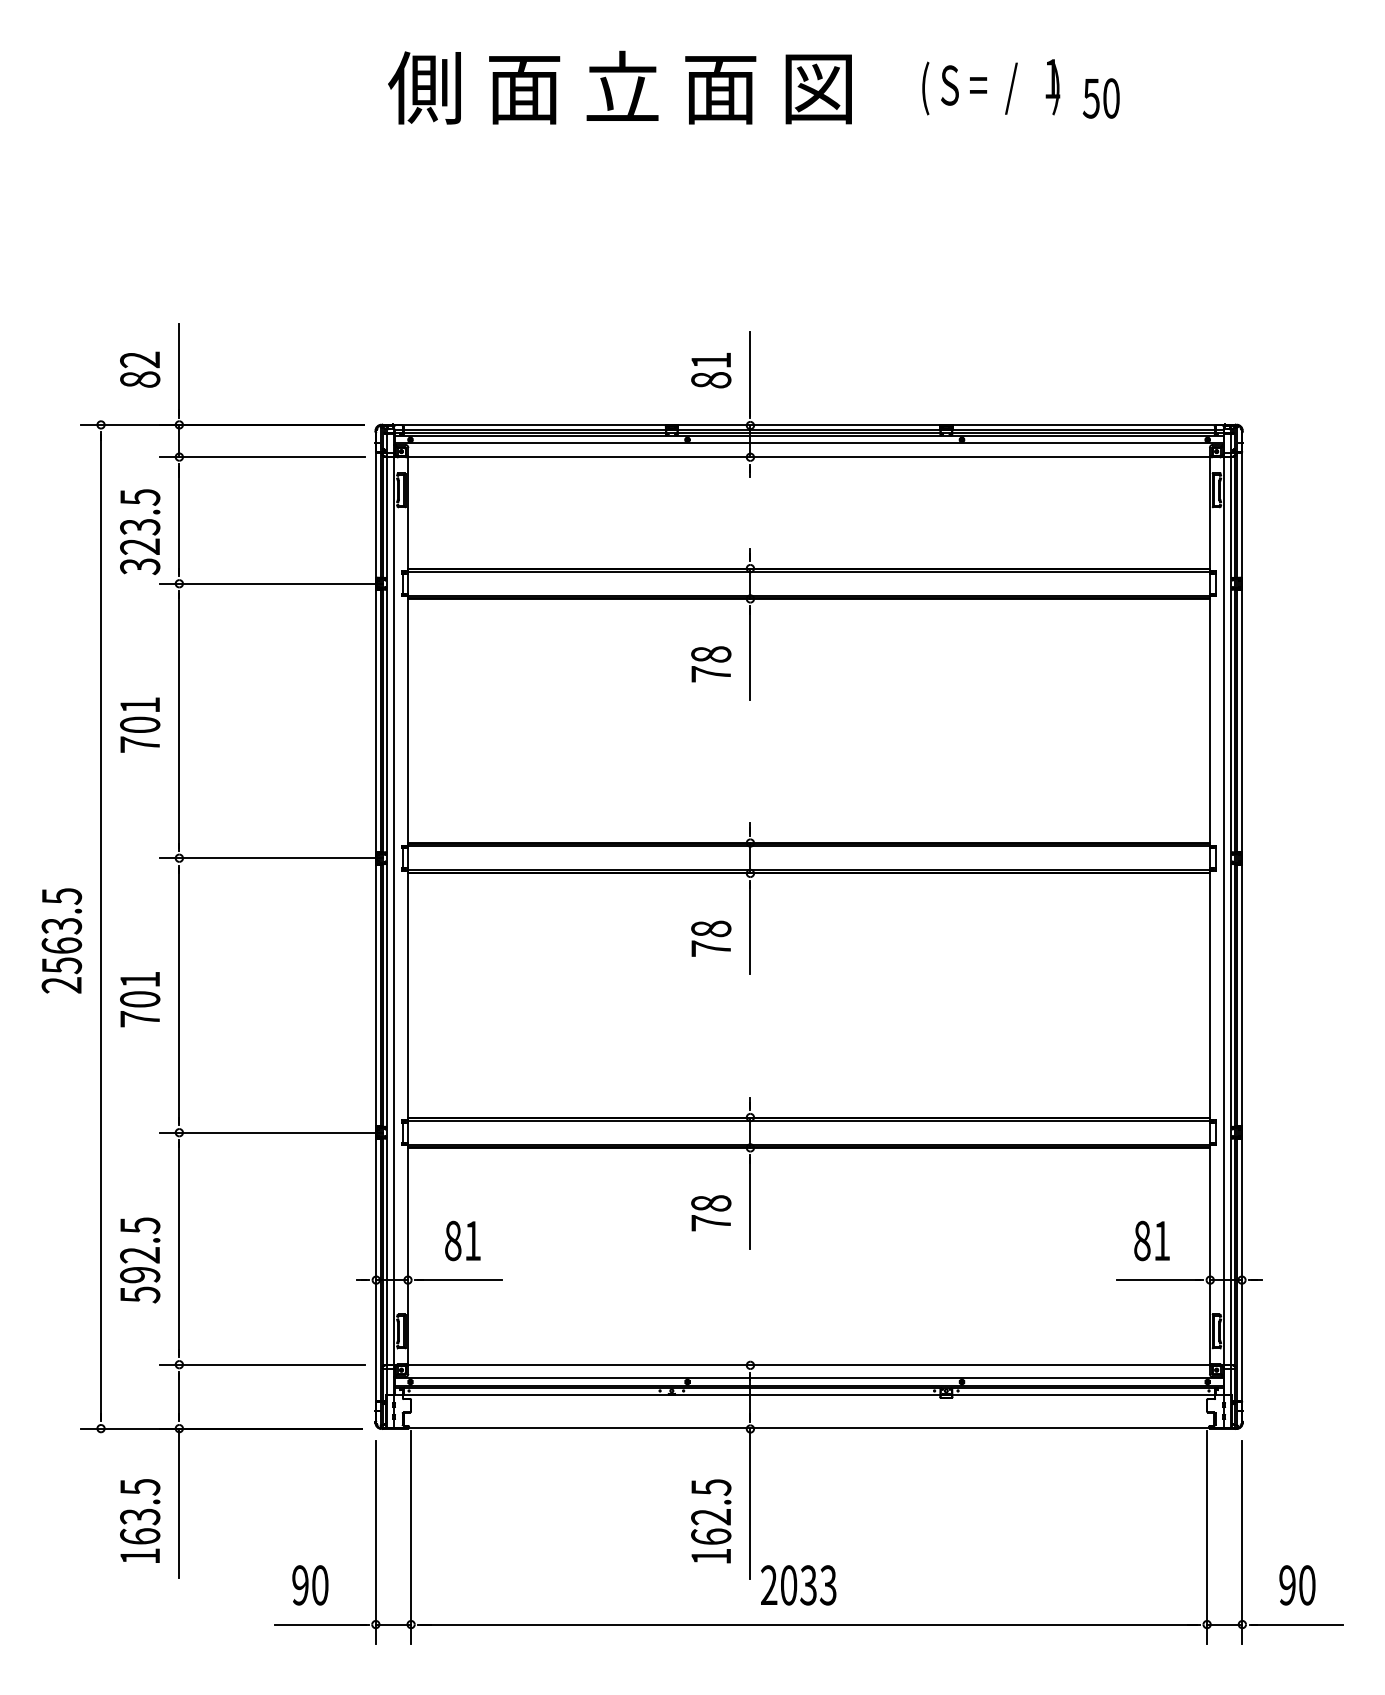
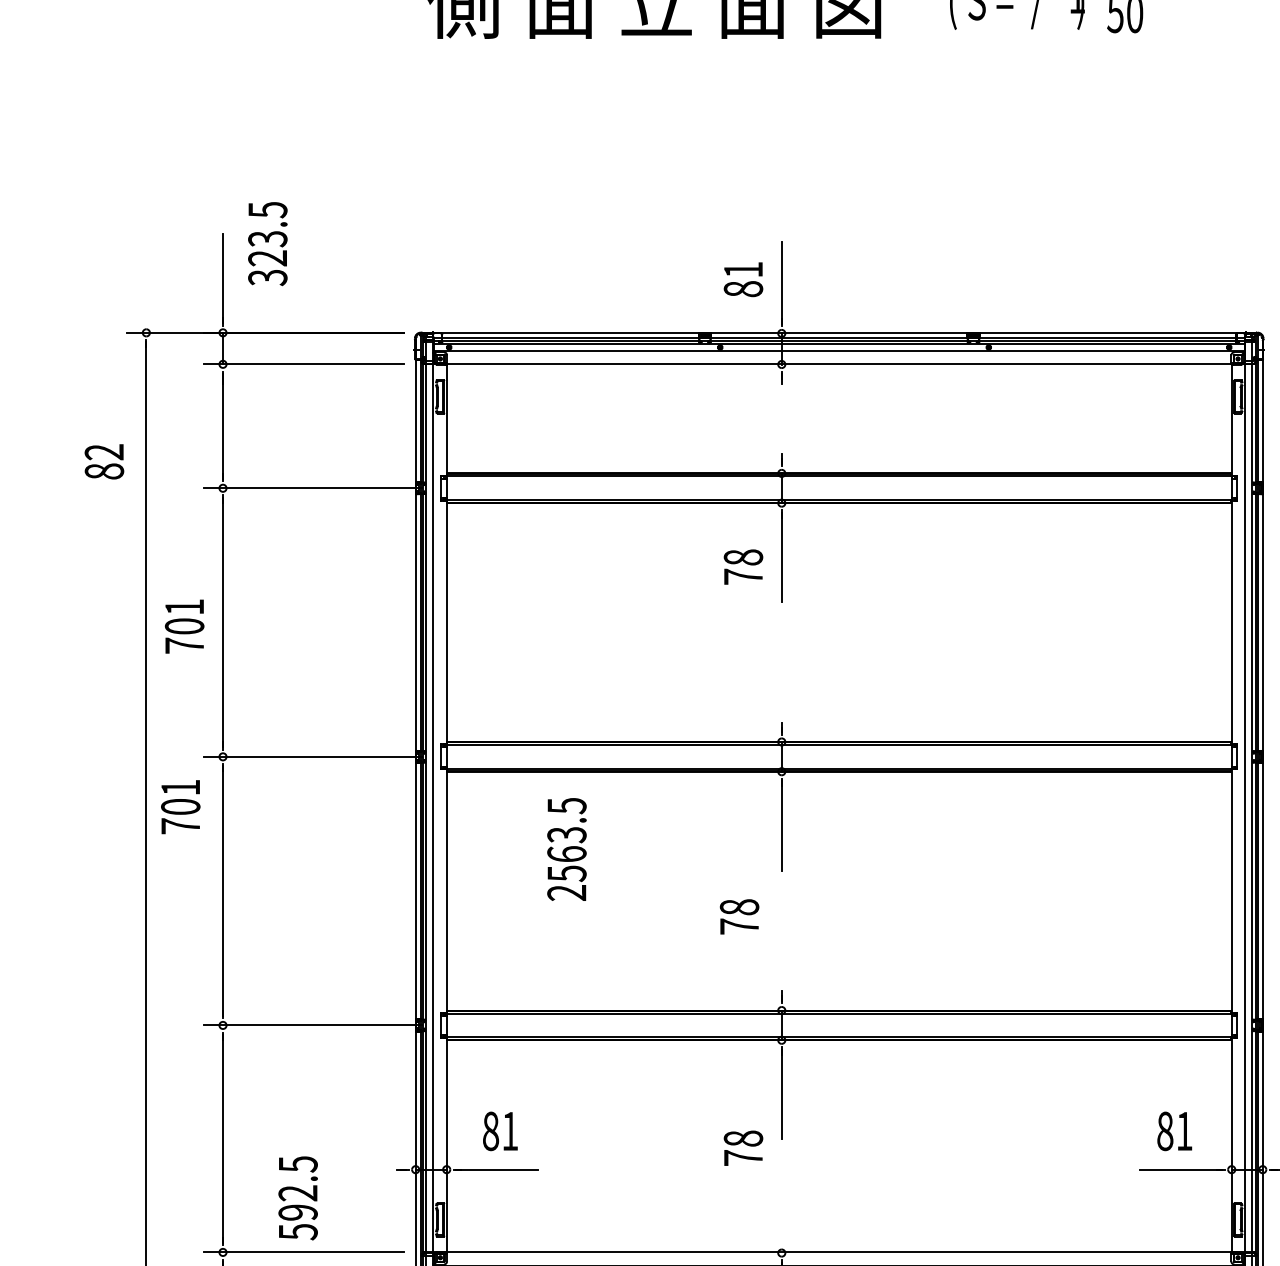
text: (140, 369) -> (104, 461), moved
text: (140, 531) -> (268, 243), moved
text: (711, 938) -> (739, 916), moved
text: (61, 940) -> (566, 849), moved
text: (140, 999) -> (181, 807), moved
text: (711, 1213) -> (743, 1148), moved
text: (140, 1260) -> (298, 1198), moved

